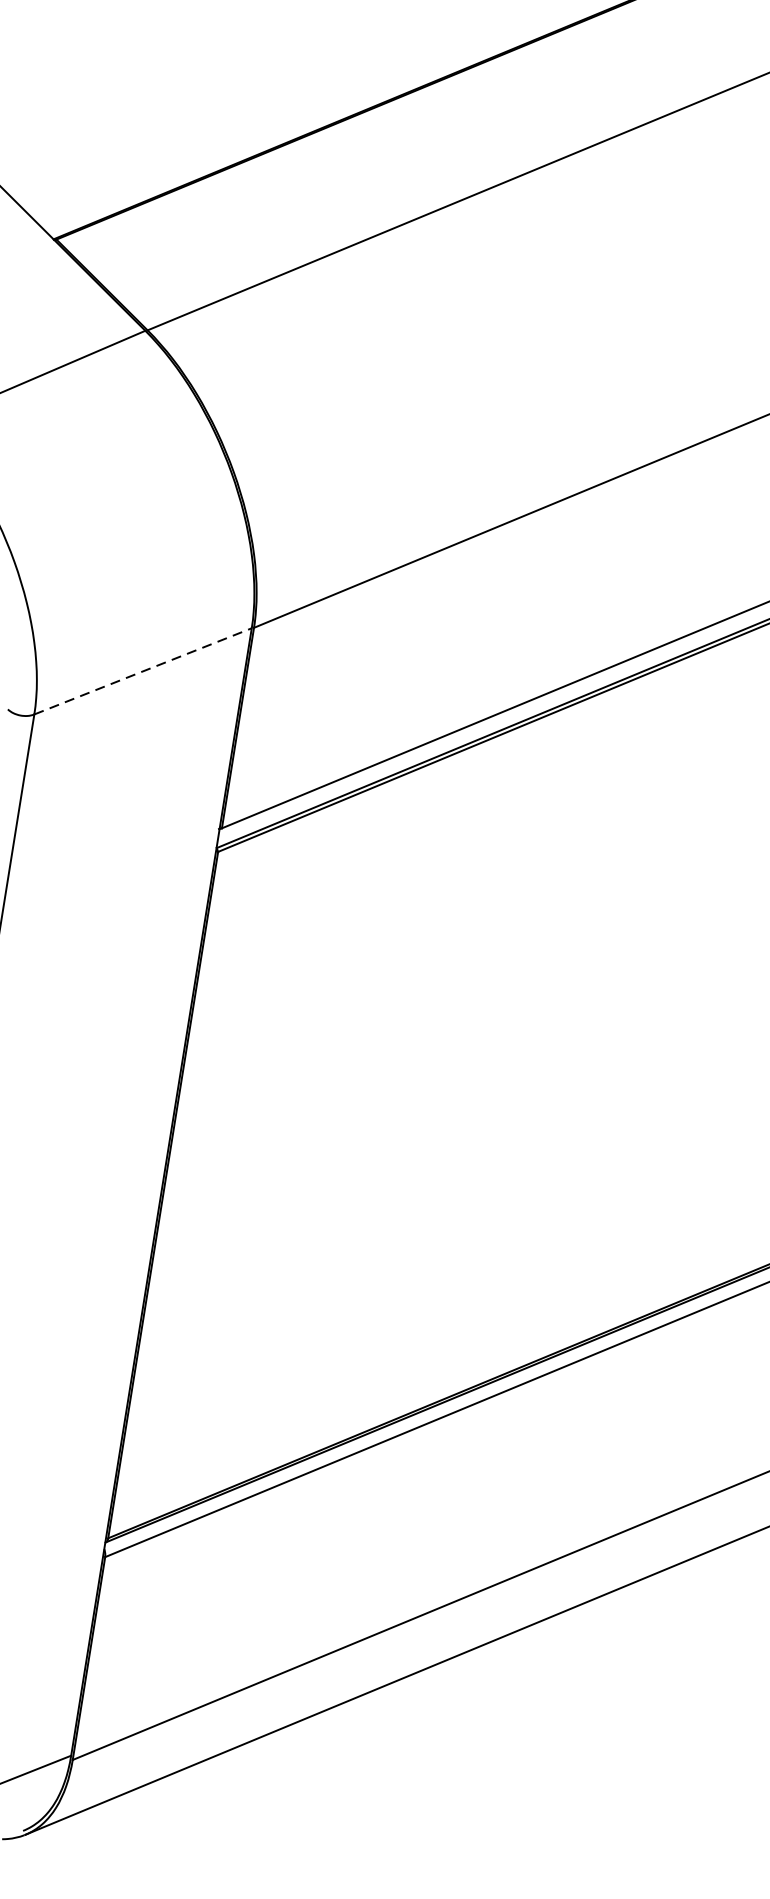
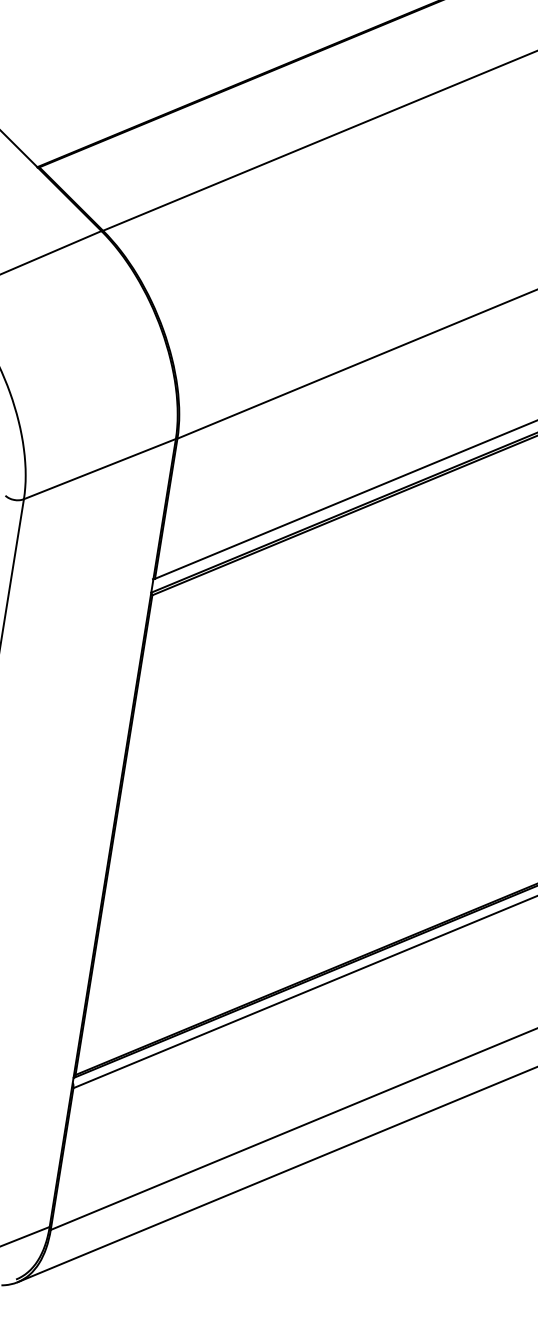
line: (142, 671) -> (99, 469), dashed -> solid

